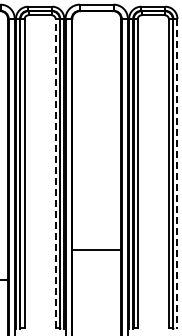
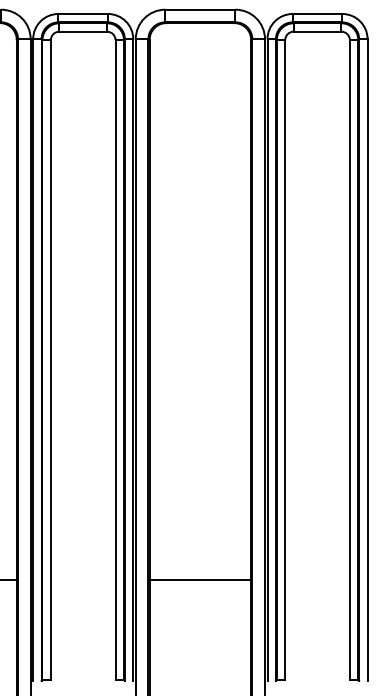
line: (55, 173) -> (114, 359), dashed -> solid
line: (177, 173) -> (367, 359), dashed -> solid
line: (96, 250) -> (199, 580), moved

